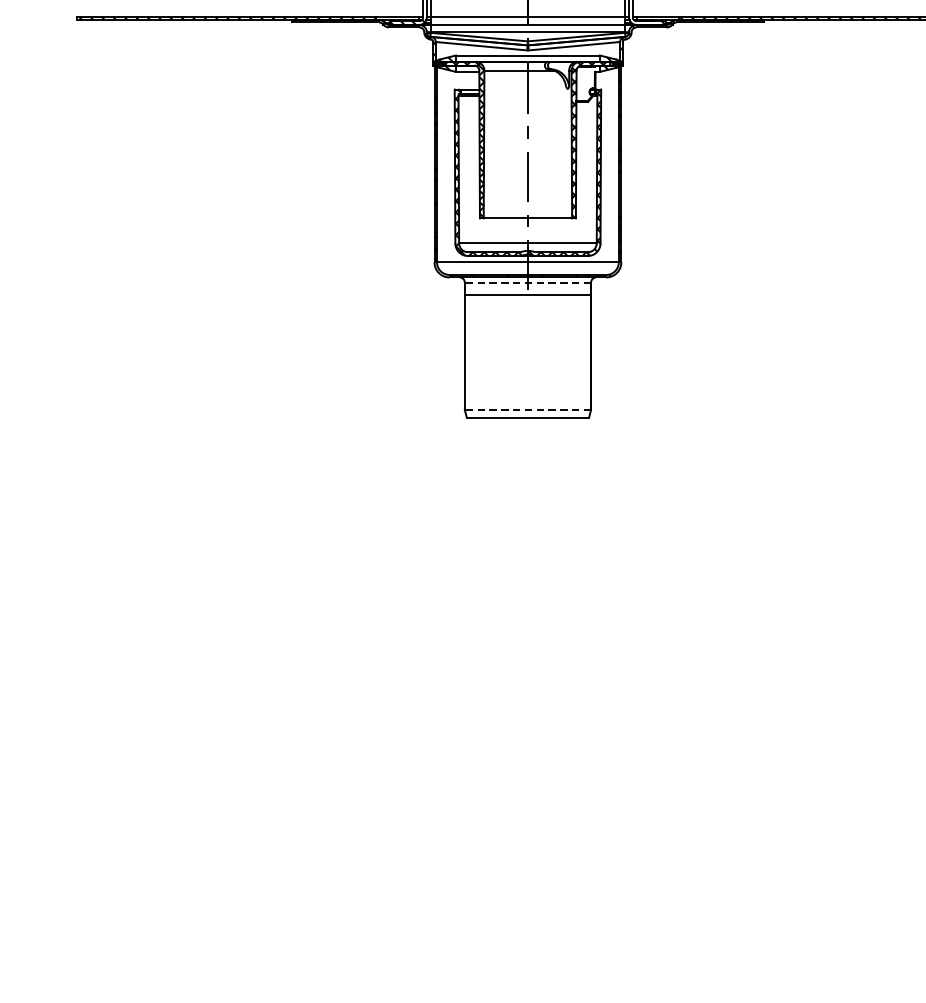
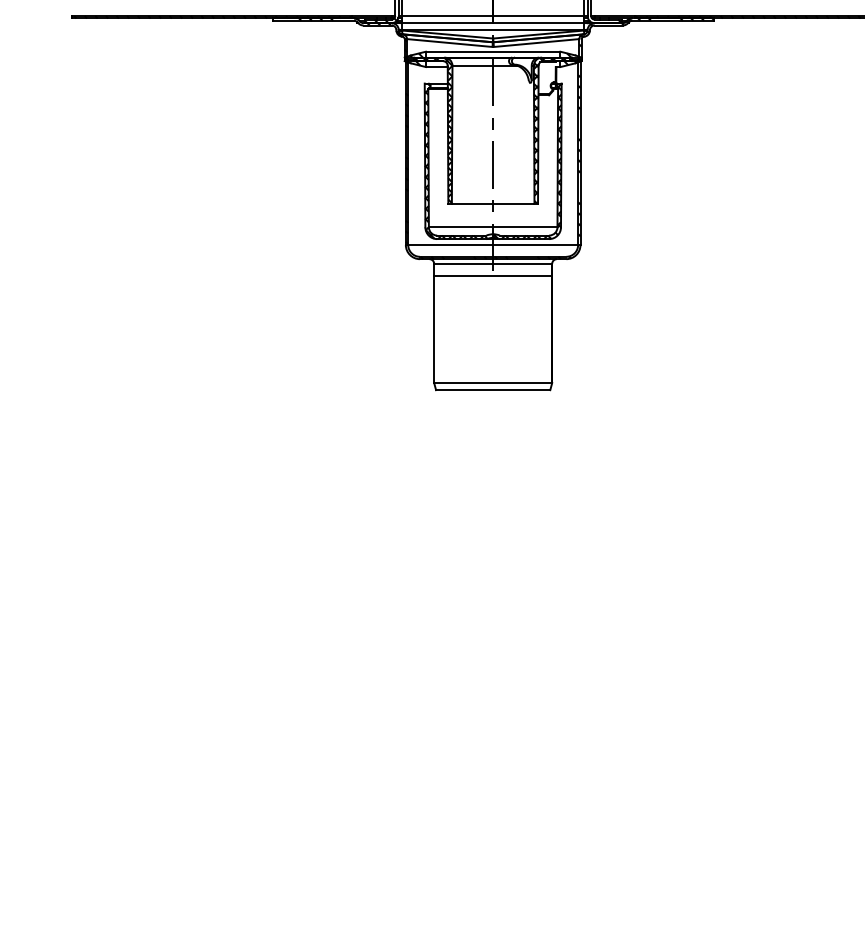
line: (527, 282) -> (492, 263), dashed -> solid
line: (527, 410) -> (492, 383), dashed -> solid

